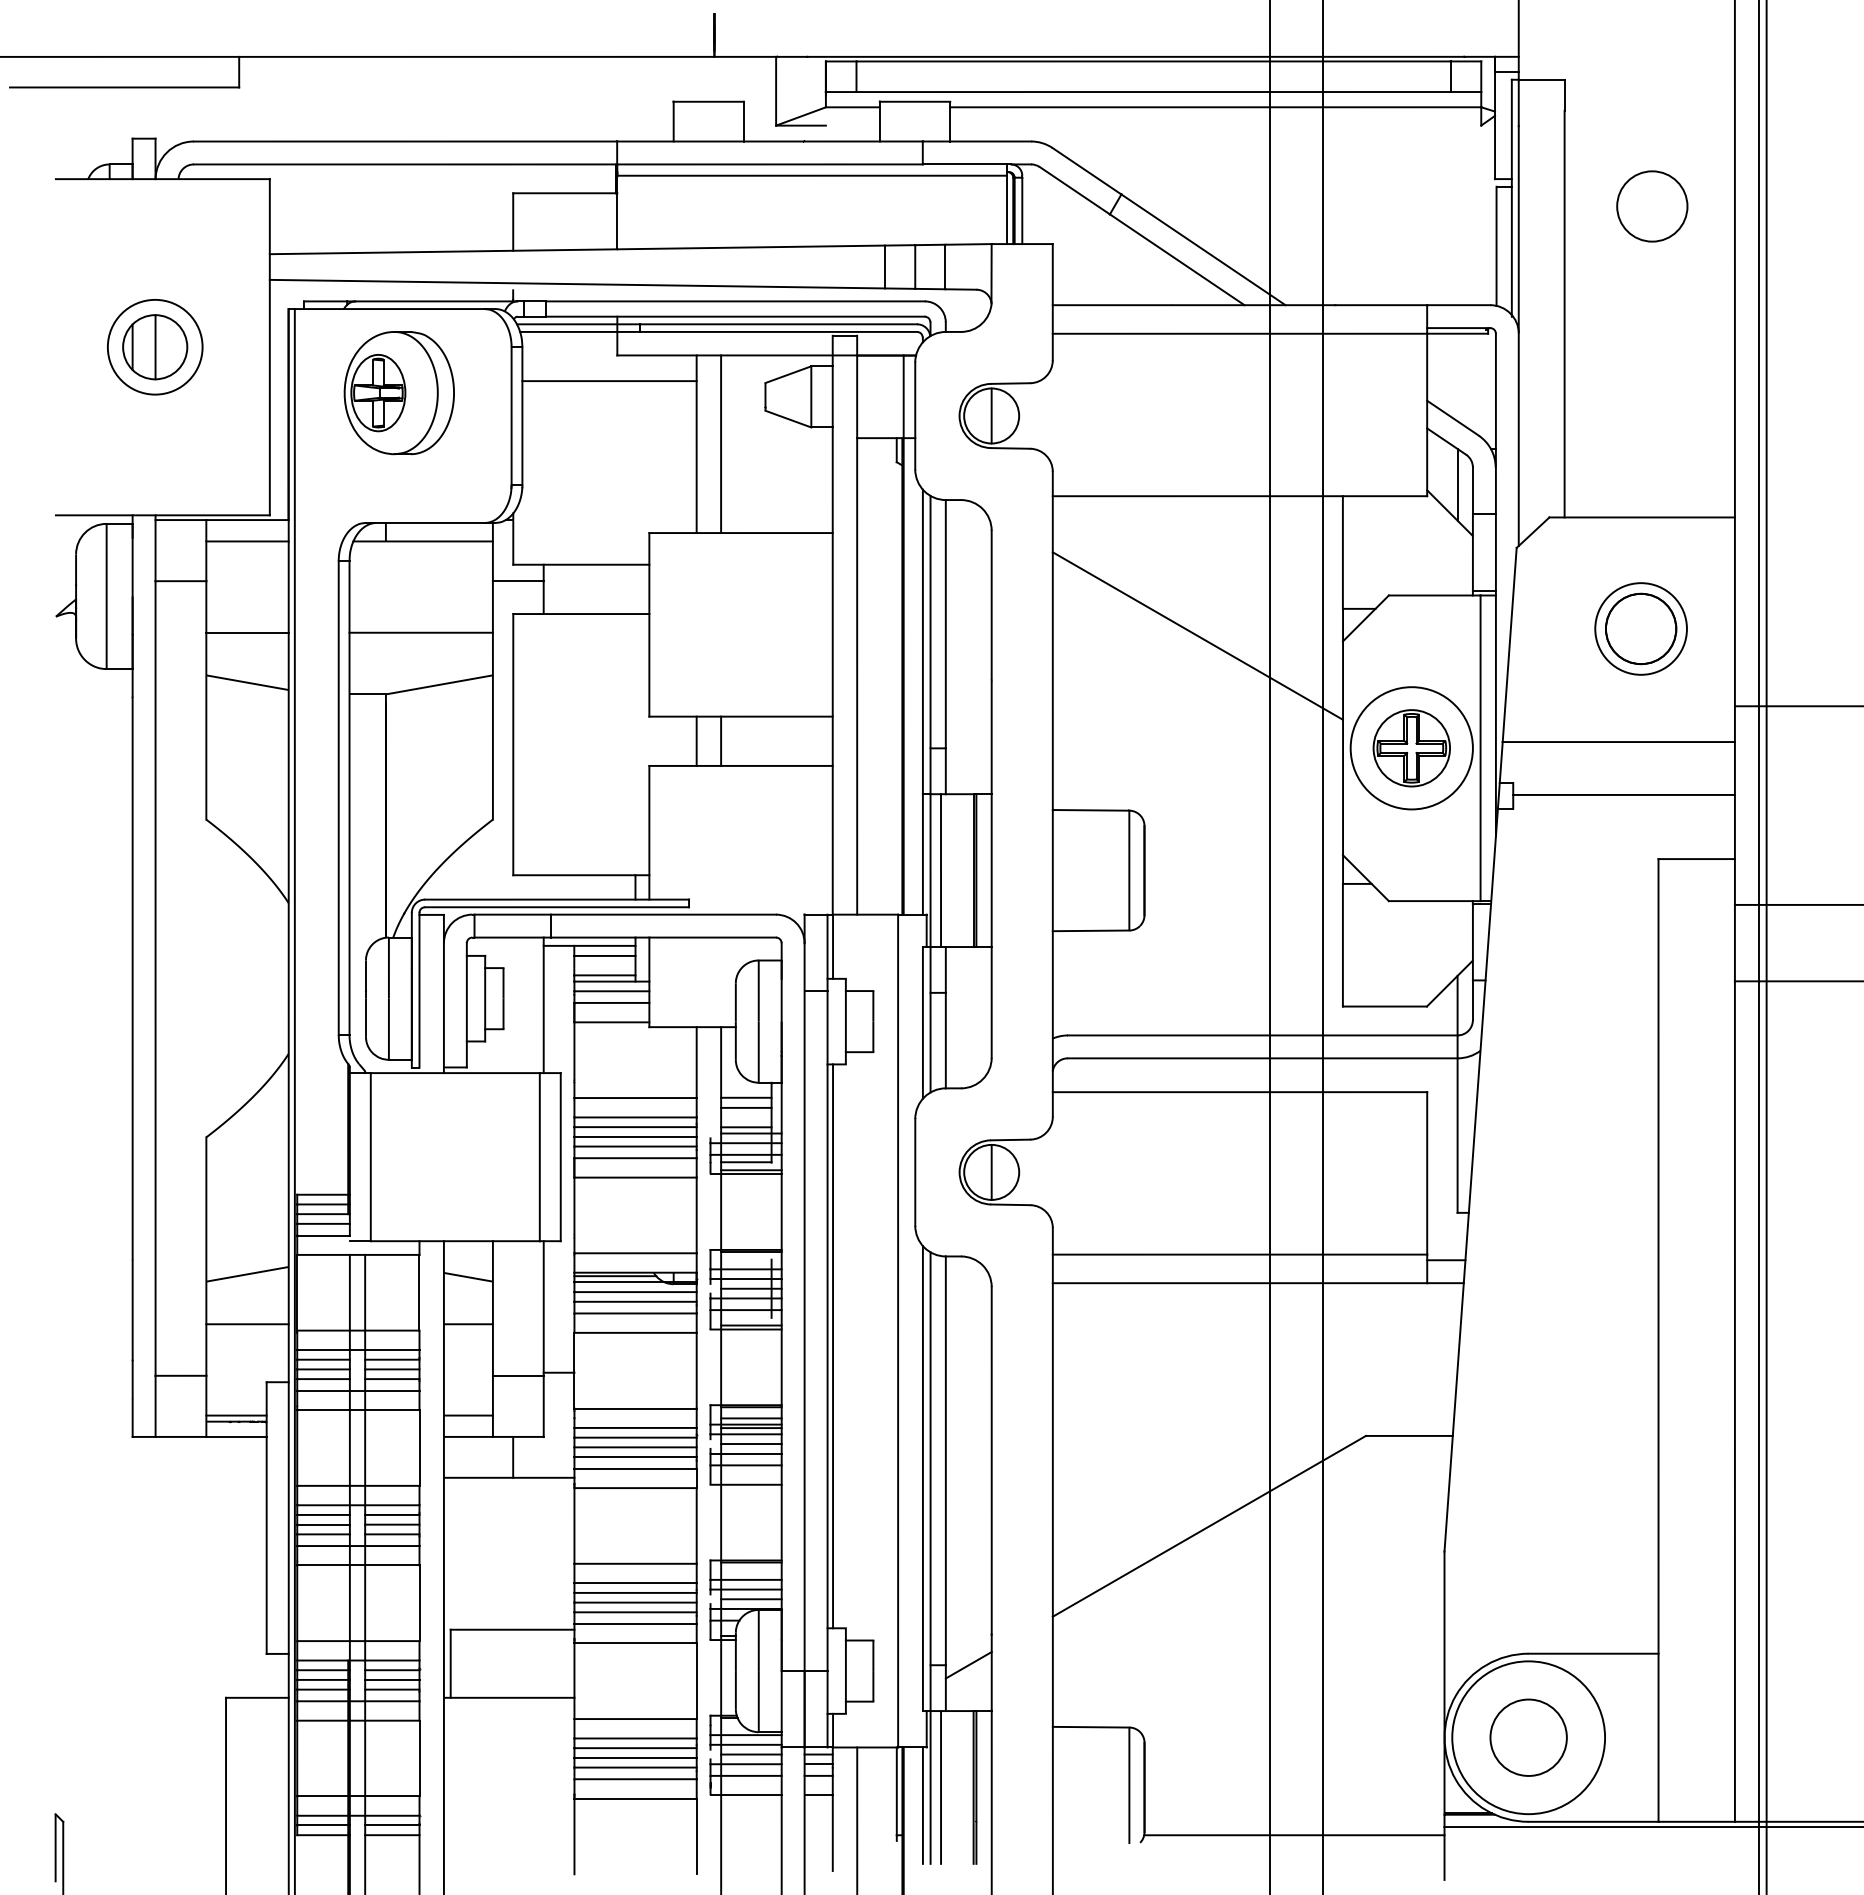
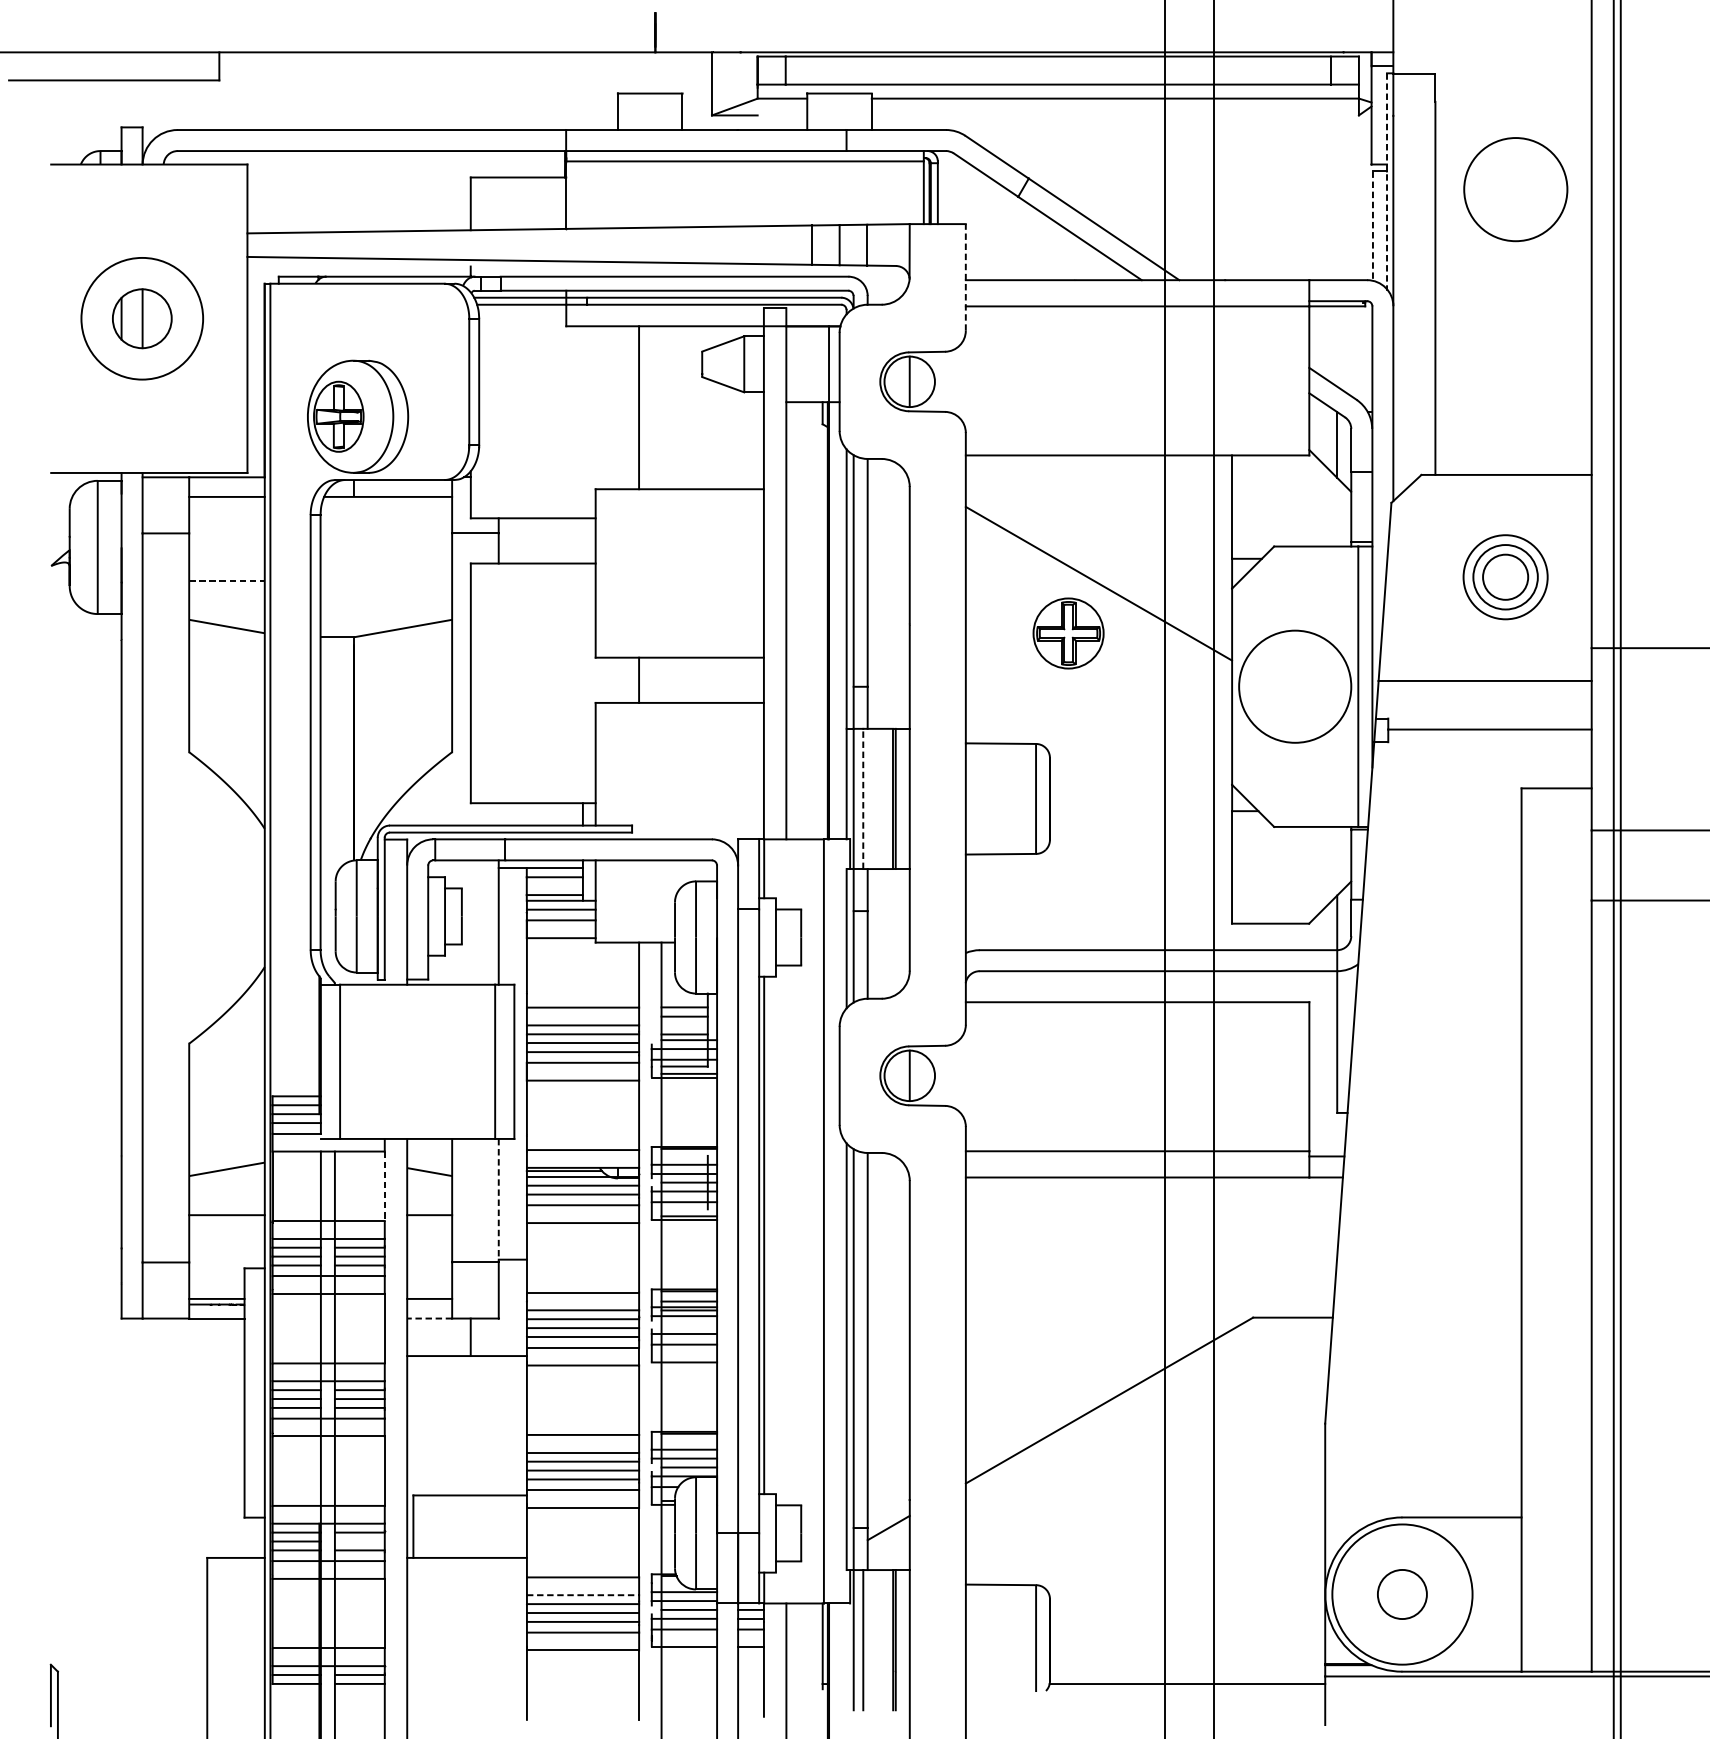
line: (1511, 198) -> (1386, 182), solid -> dashed
circle: (1652, 206) -> (1516, 189), size x1.6
line: (1496, 246) -> (1372, 226), solid -> dashed
line: (1052, 301) -> (965, 276), solid -> dashed
circle: (154, 346) -> (141, 318), size x1.4
line: (609, 381) -> (559, 350), removed
part: (398, 393) -> (357, 417), moved
line: (721, 444) -> (661, 407), removed
circle: (1640, 628) -> (1505, 576), size x0.7
line: (248, 632) -> (227, 580), solid -> dashed
line: (420, 632) -> (385, 580), removed
line: (721, 740) -> (661, 679), removed
part: (1411, 748) -> (1068, 633), moved
line: (941, 870) -> (863, 798), solid -> dashed
line: (419, 1292) -> (384, 1186), solid -> dashed
line: (543, 1308) -> (498, 1200), solid -> dashed
line: (467, 1436) -> (428, 1318), solid -> dashed
line: (751, 1444) -> (689, 1325), removed
line: (392, 1679) -> (360, 1541), removed
circle: (1528, 1737) -> (1402, 1594), size x0.7
line: (636, 1738) -> (583, 1595), solid -> dashed
line: (922, 1805) -> (846, 1656), removed

